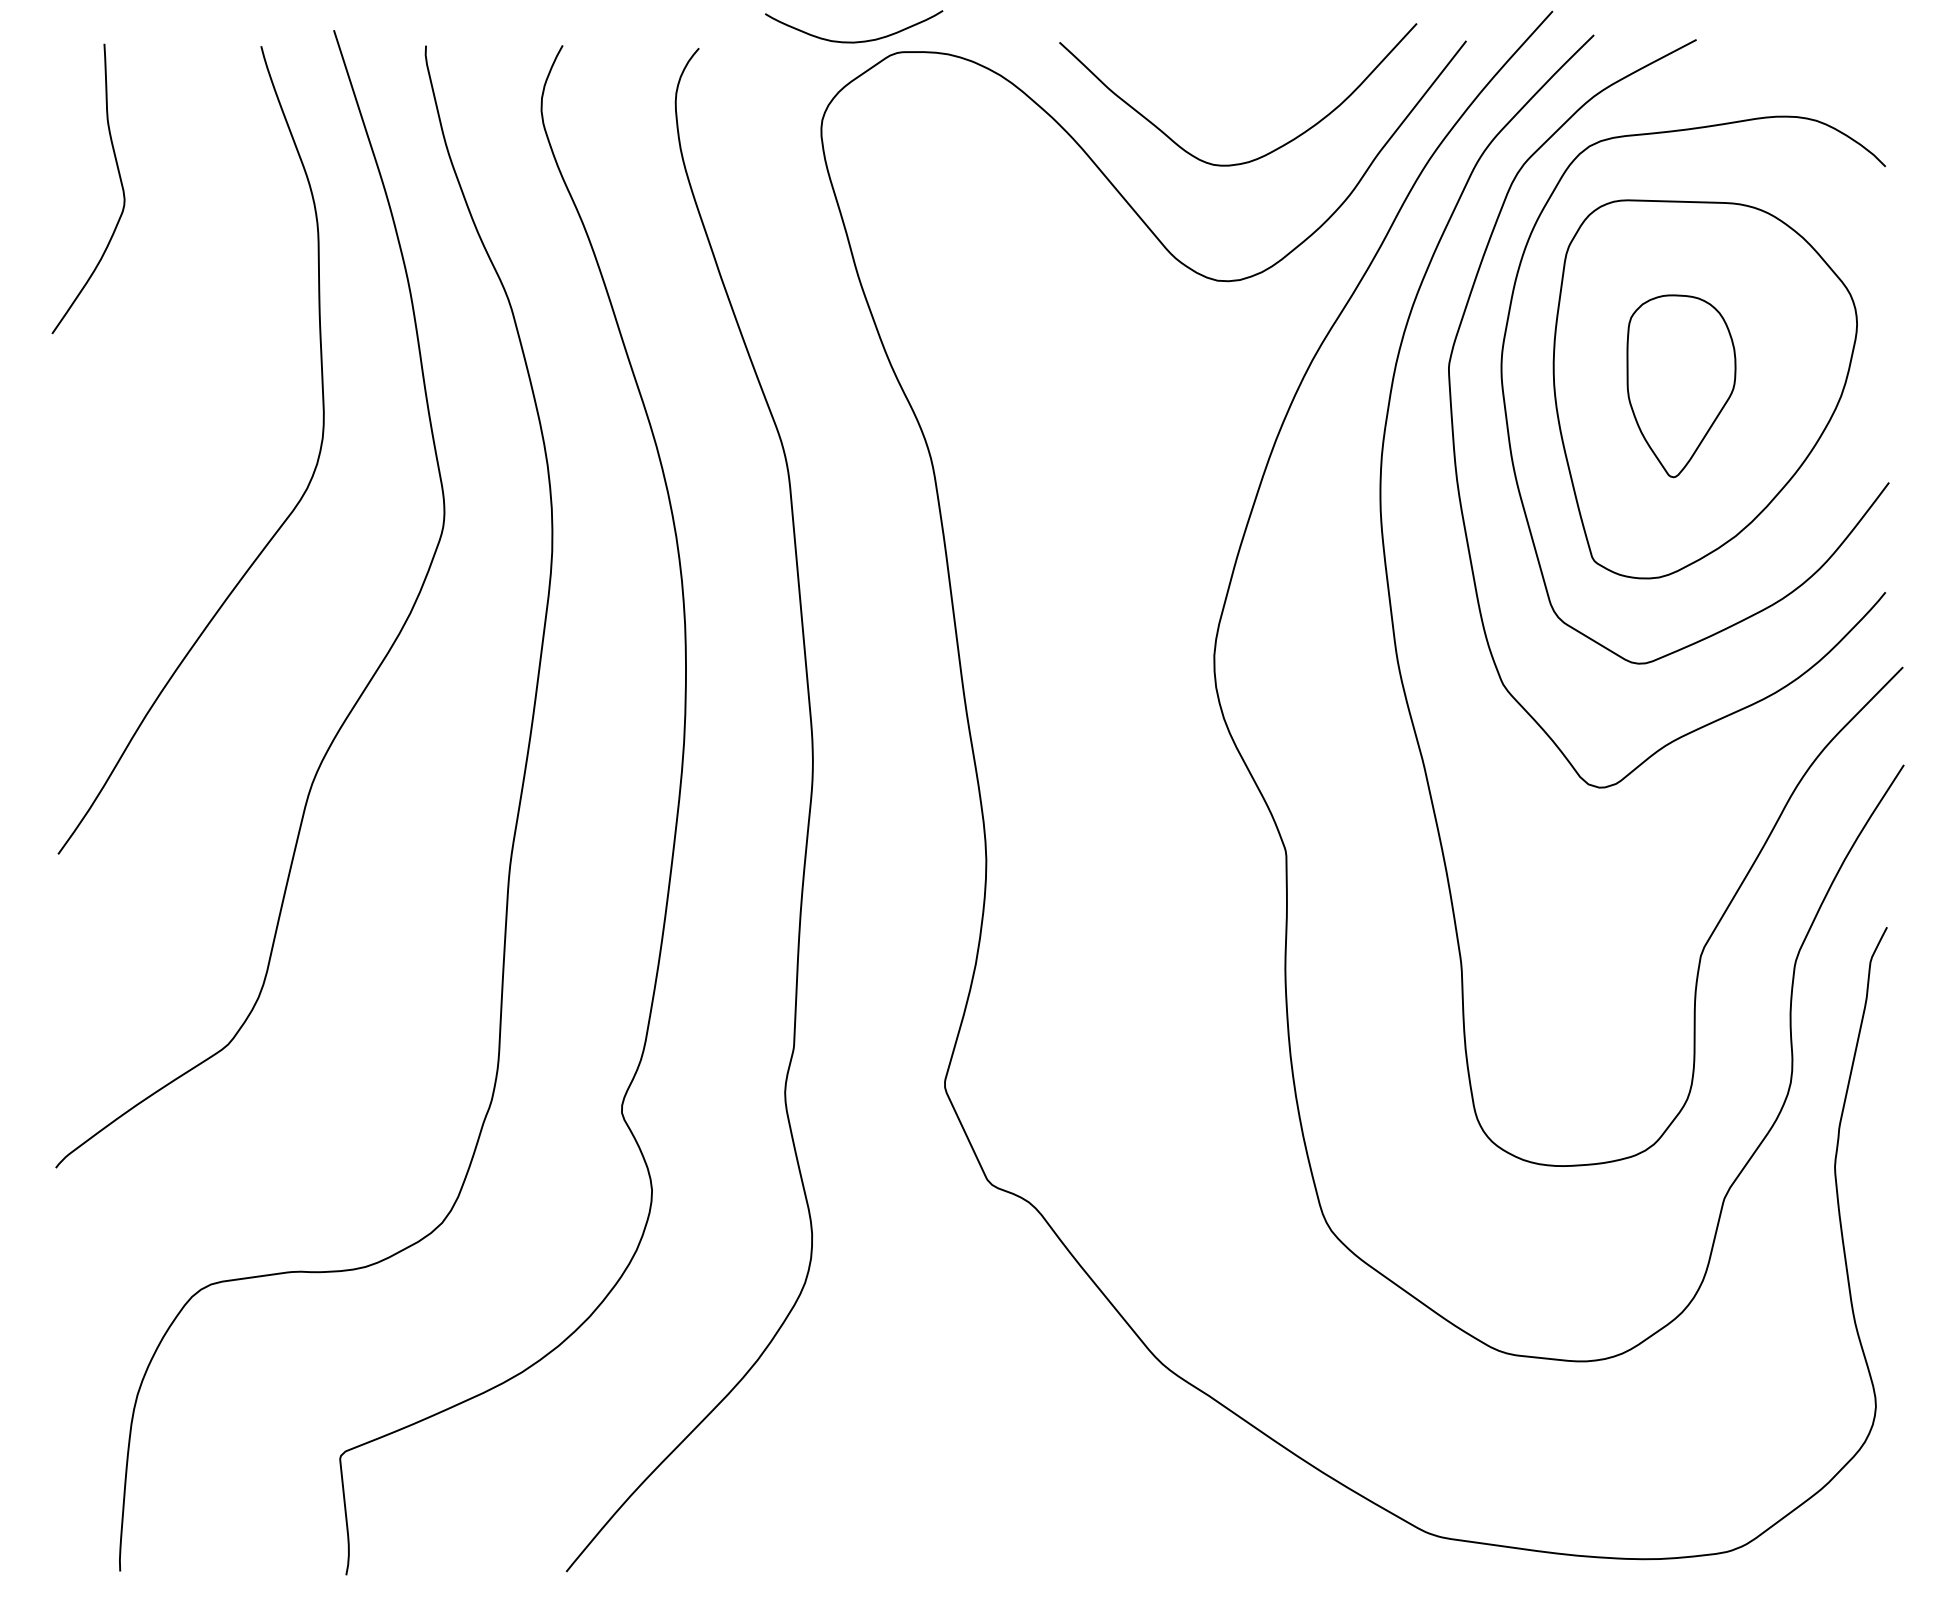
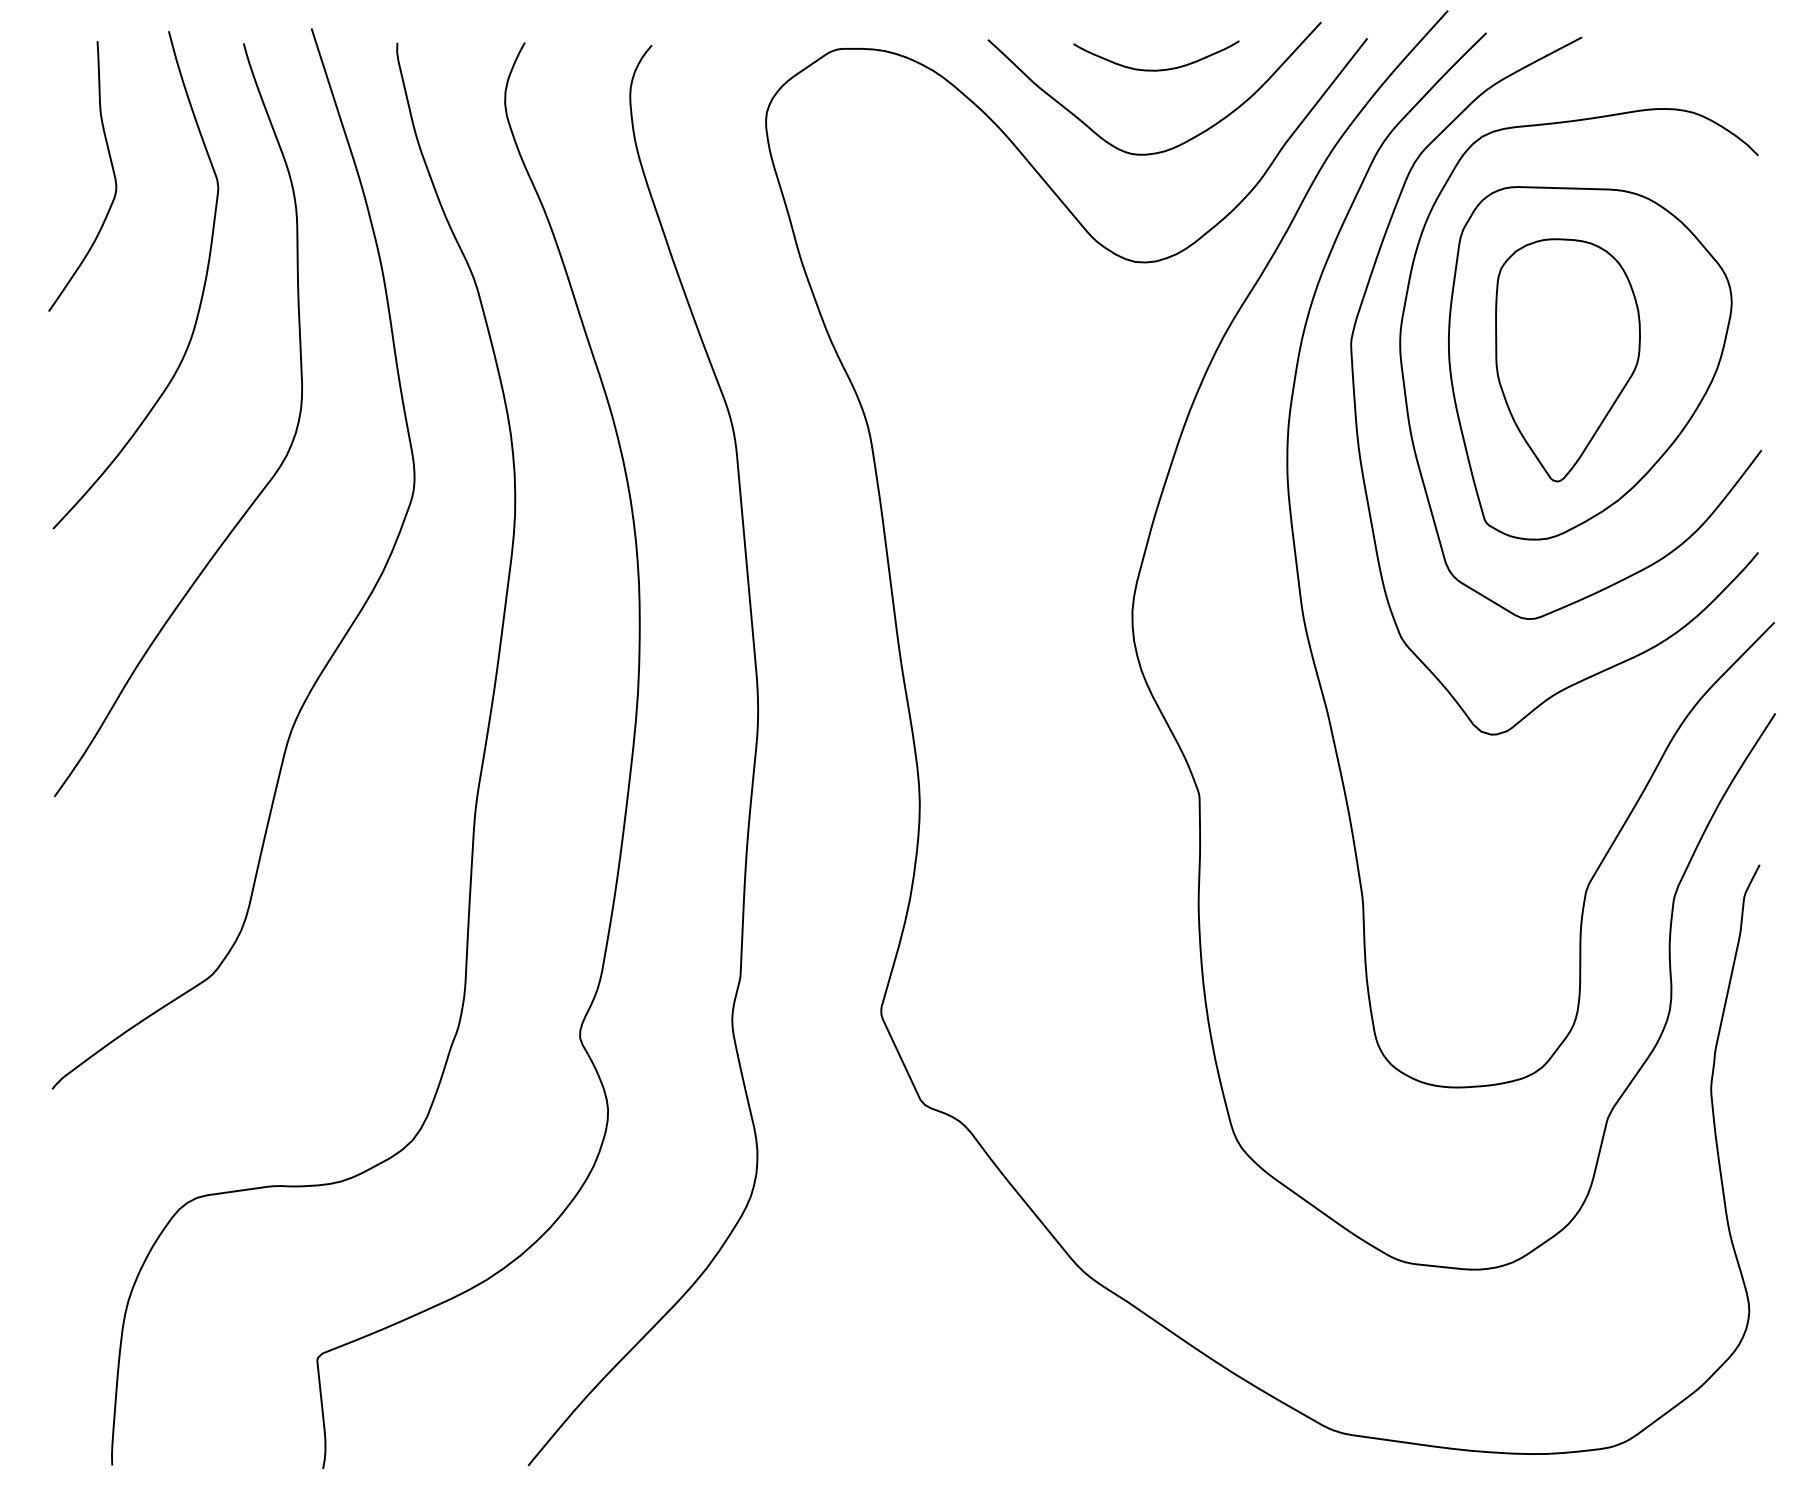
curve: (854, 41) -> (1156, 69), moved
curve: (215, 317) -> (201, 296), added
part: (1681, 386) -> (1568, 360), size x1.43

